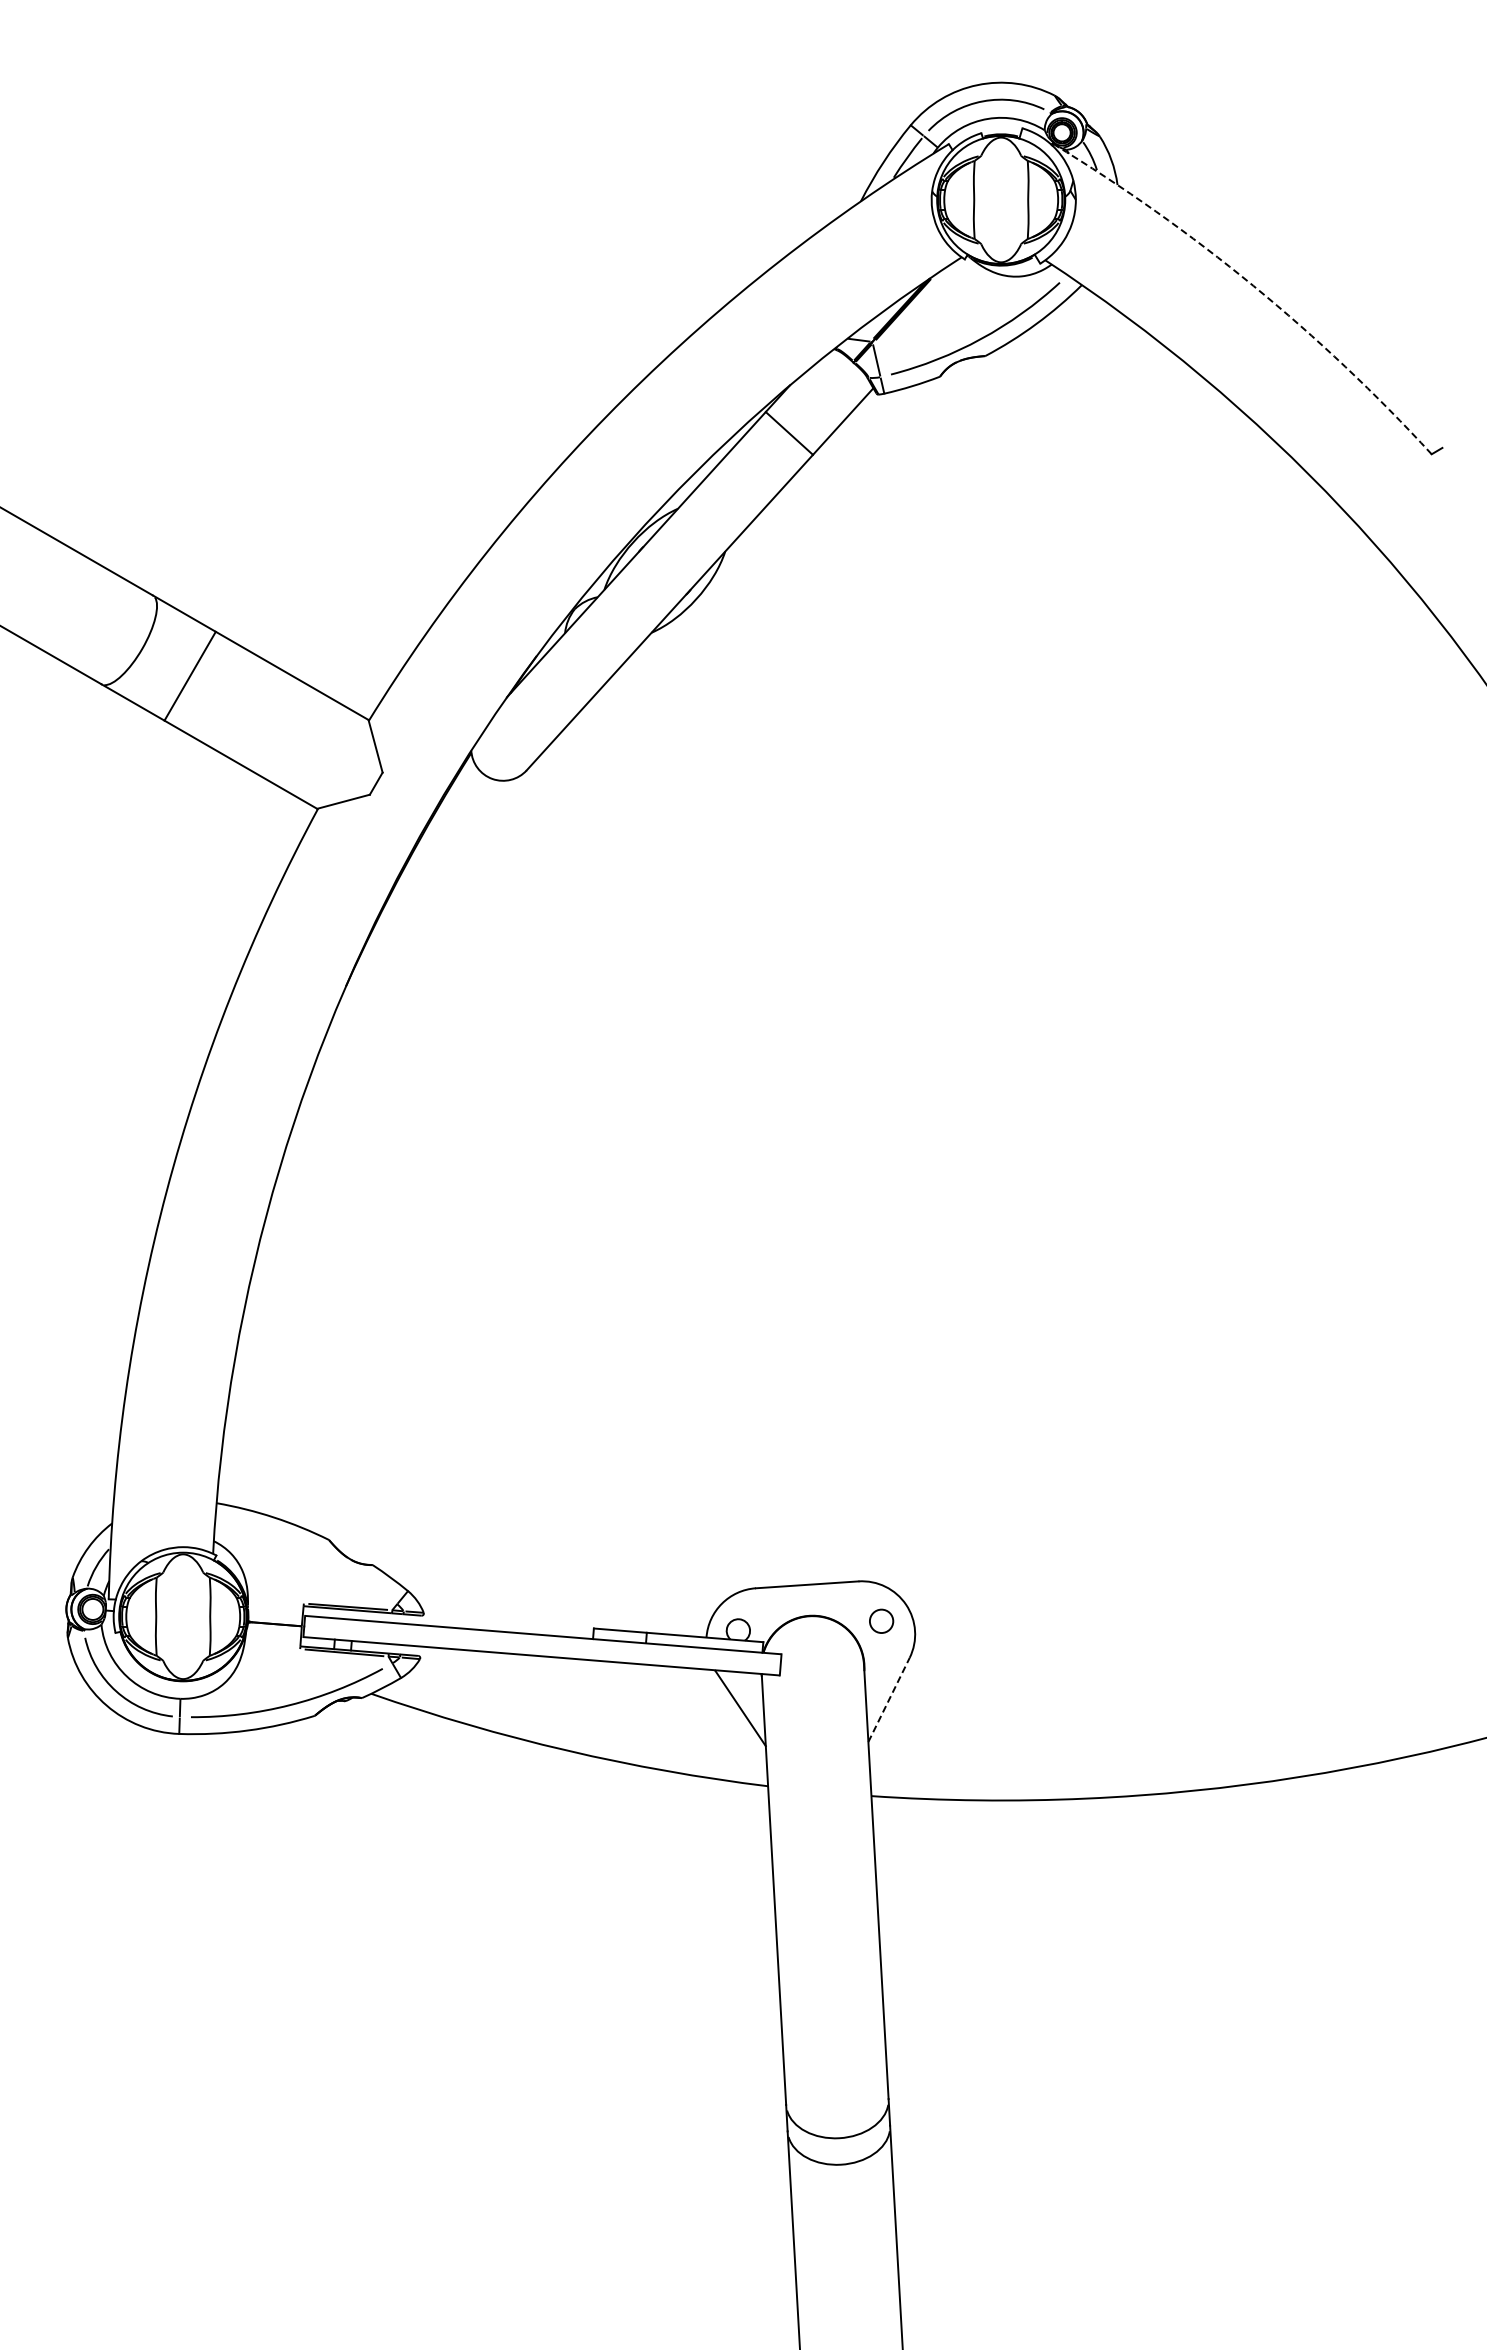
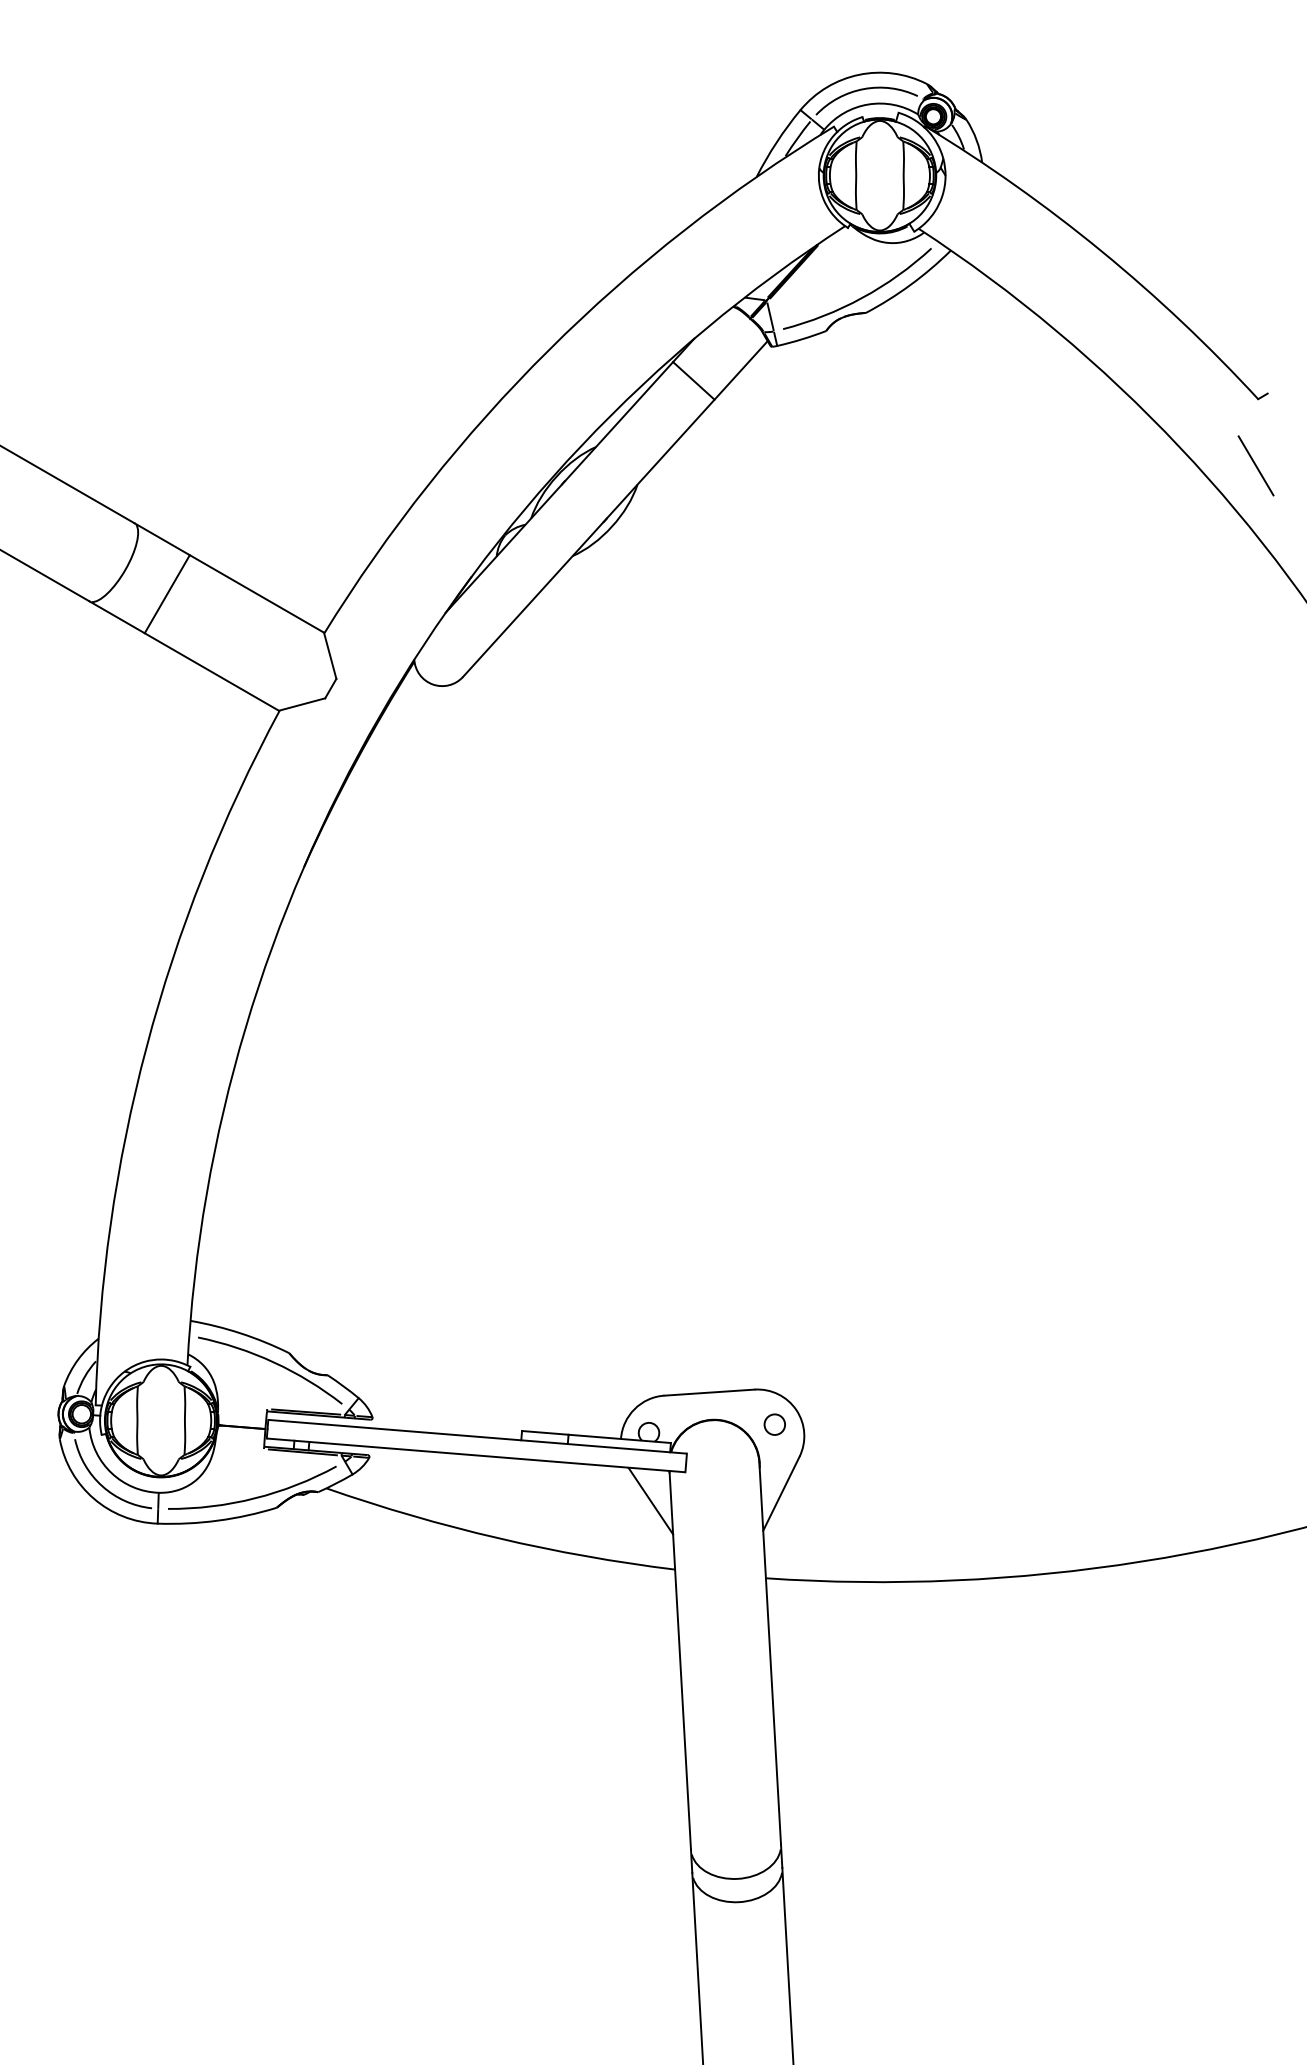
arc: (1253, 285) -> (1101, 250), dashed -> solid
line: (1429, 529) -> (1256, 465), added
arc: (310, 1551) -> (273, 1363), added
line: (889, 1699) -> (781, 1493), dashed -> solid

